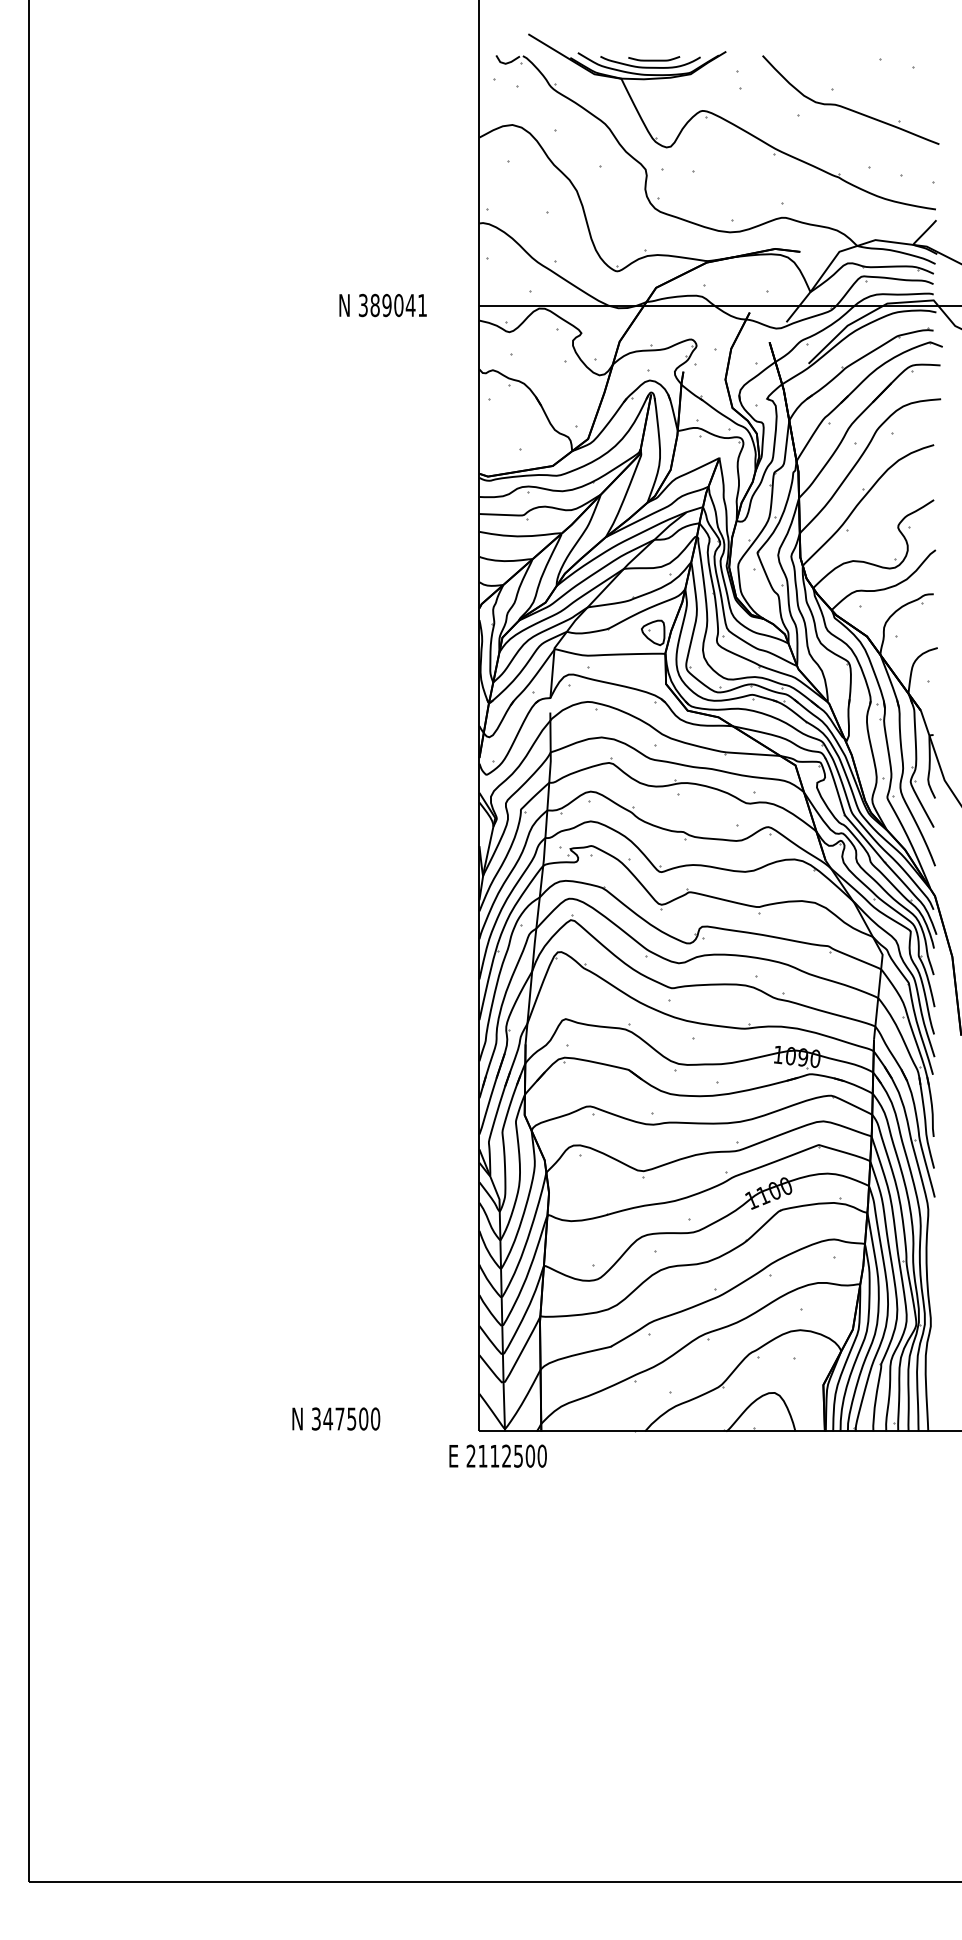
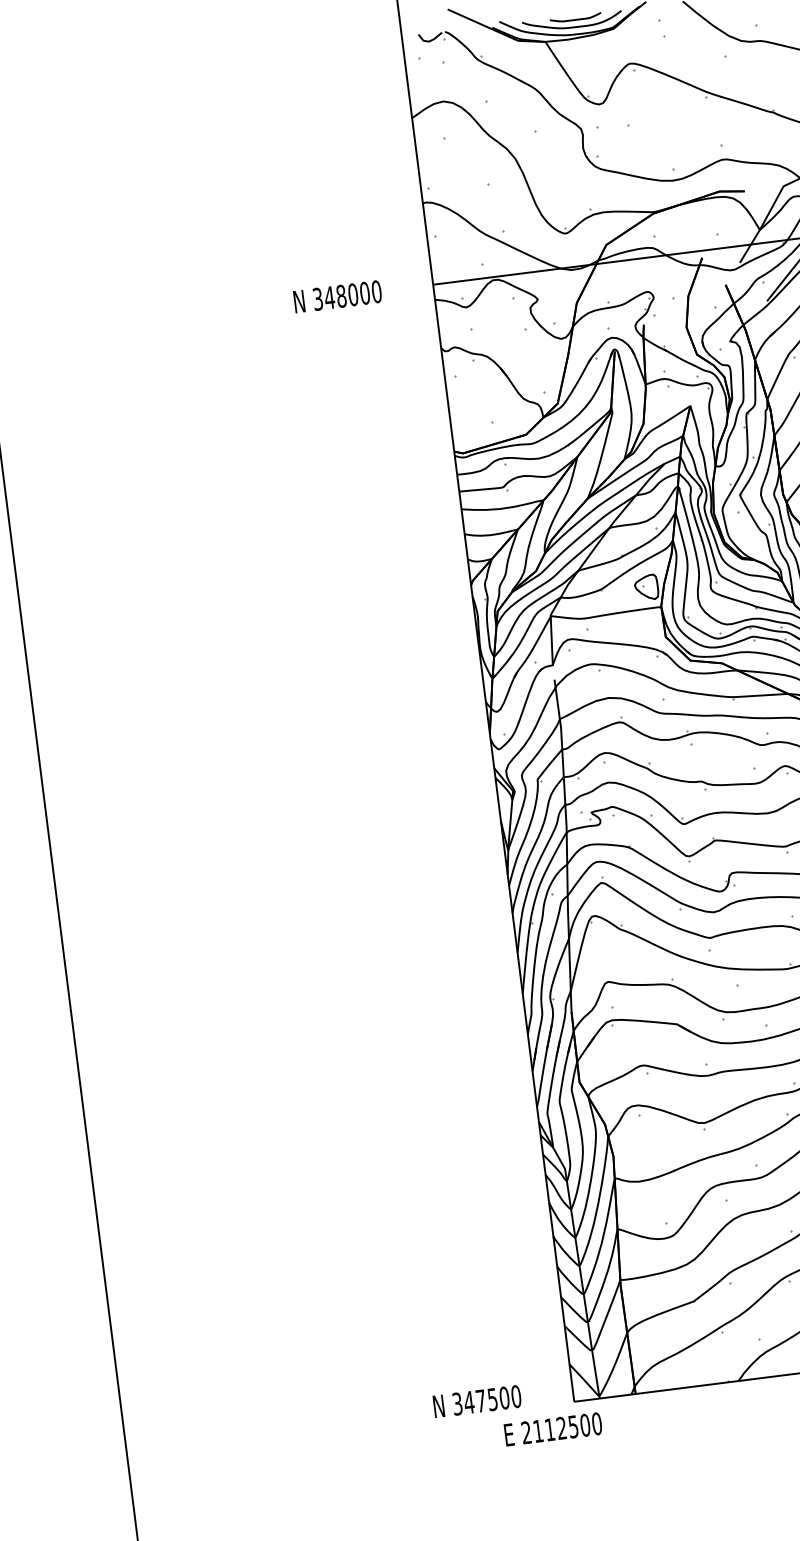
text: (398, 305) -> (352, 294), 389041 -> 348000
text: (336, 1418) -> (477, 1400), moved
text: (497, 1455) -> (552, 1428), moved

